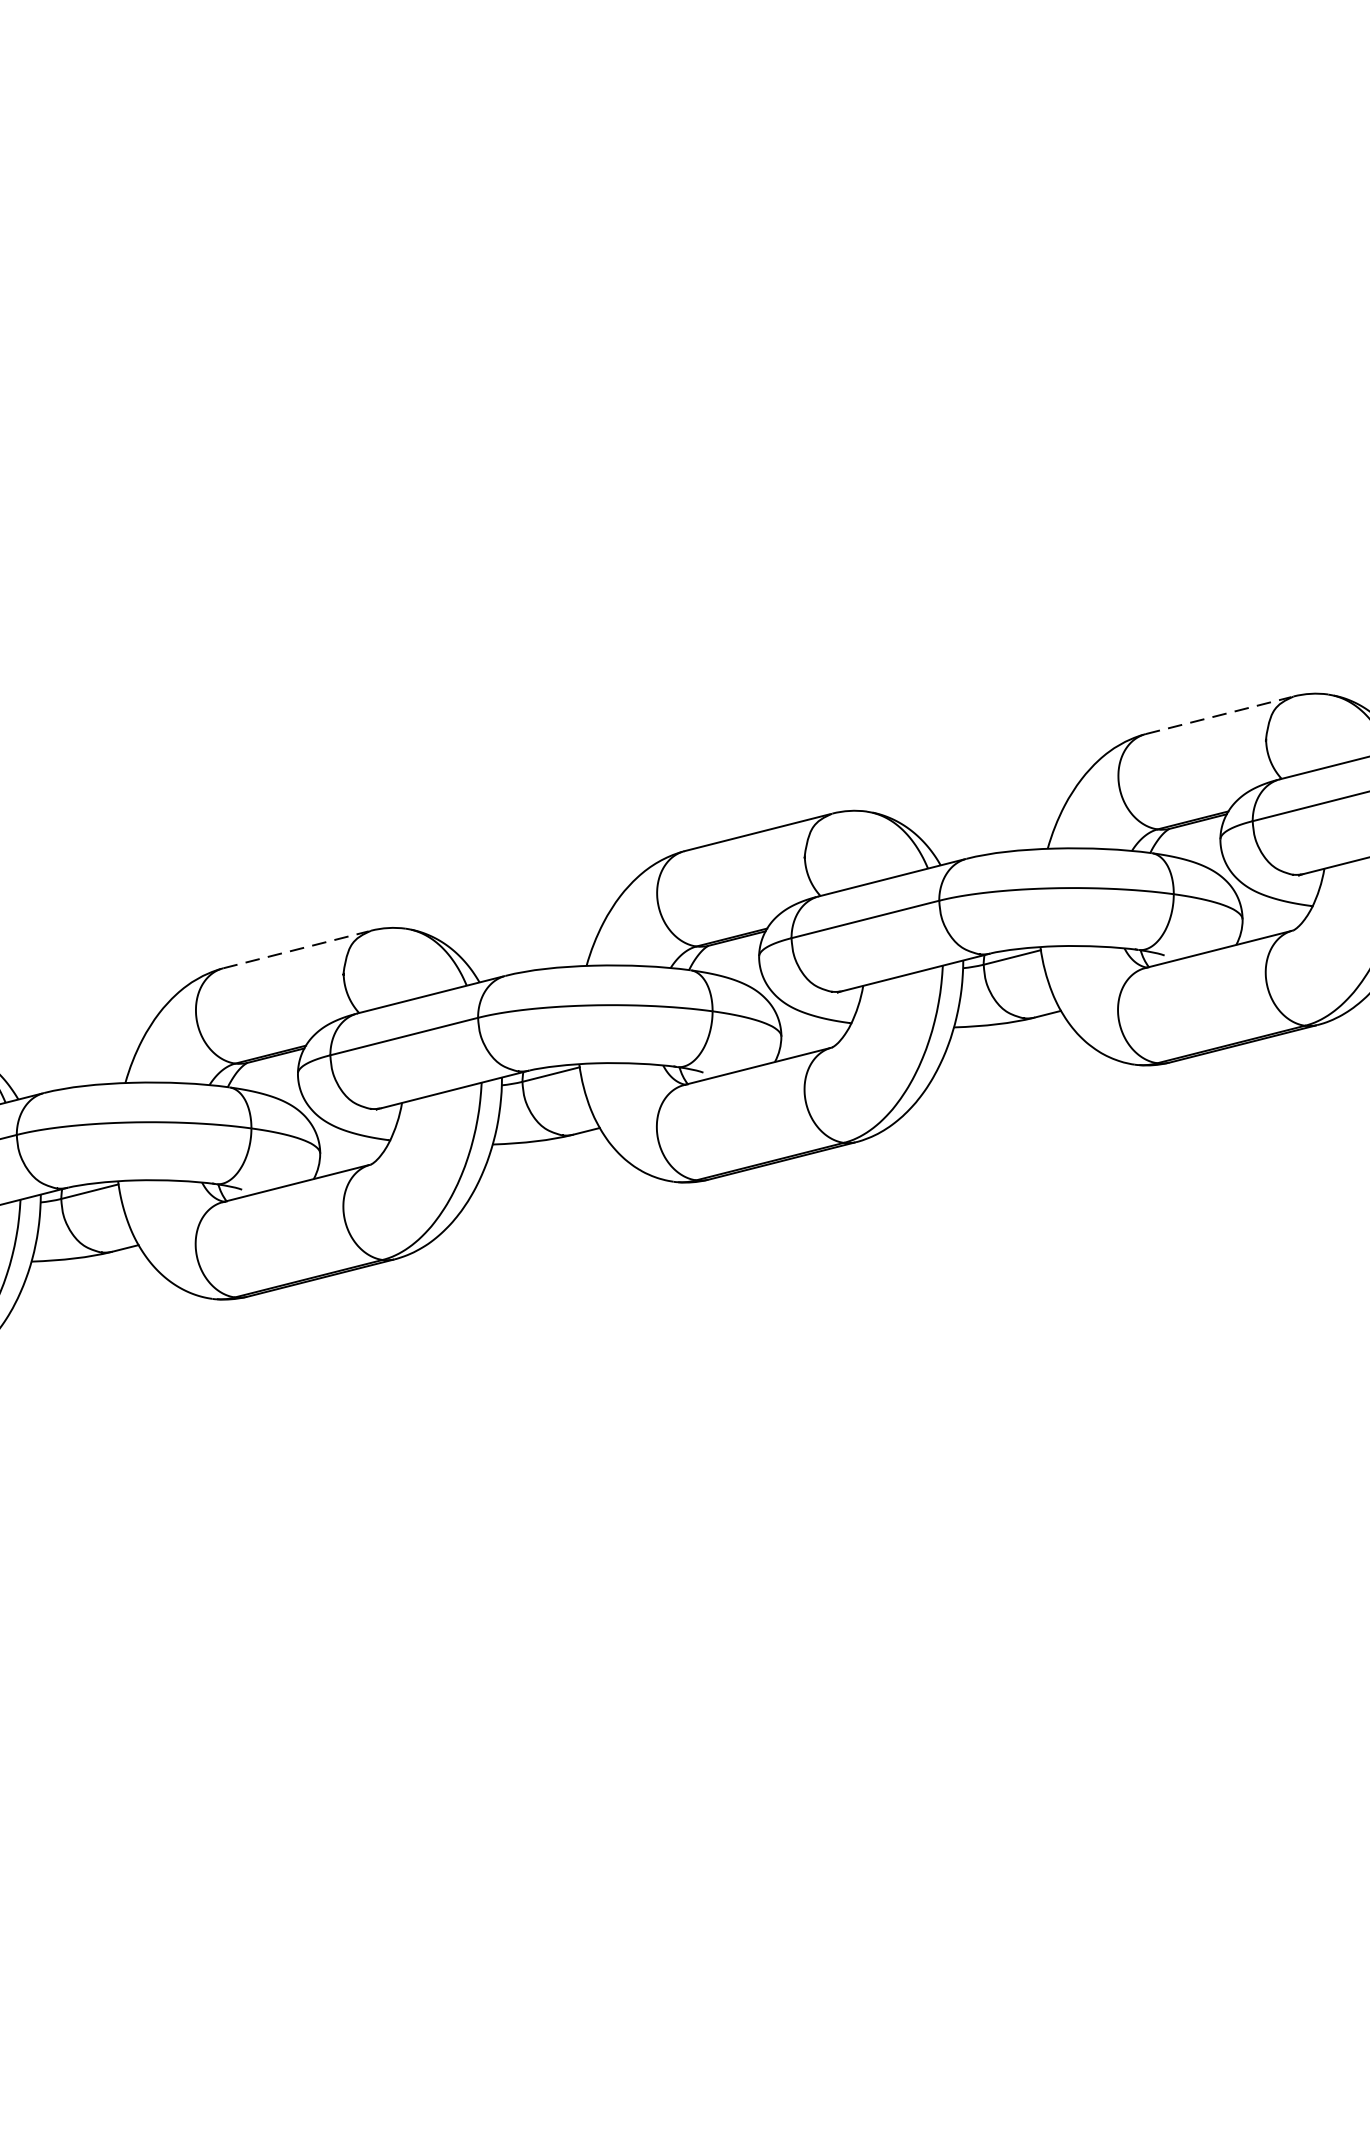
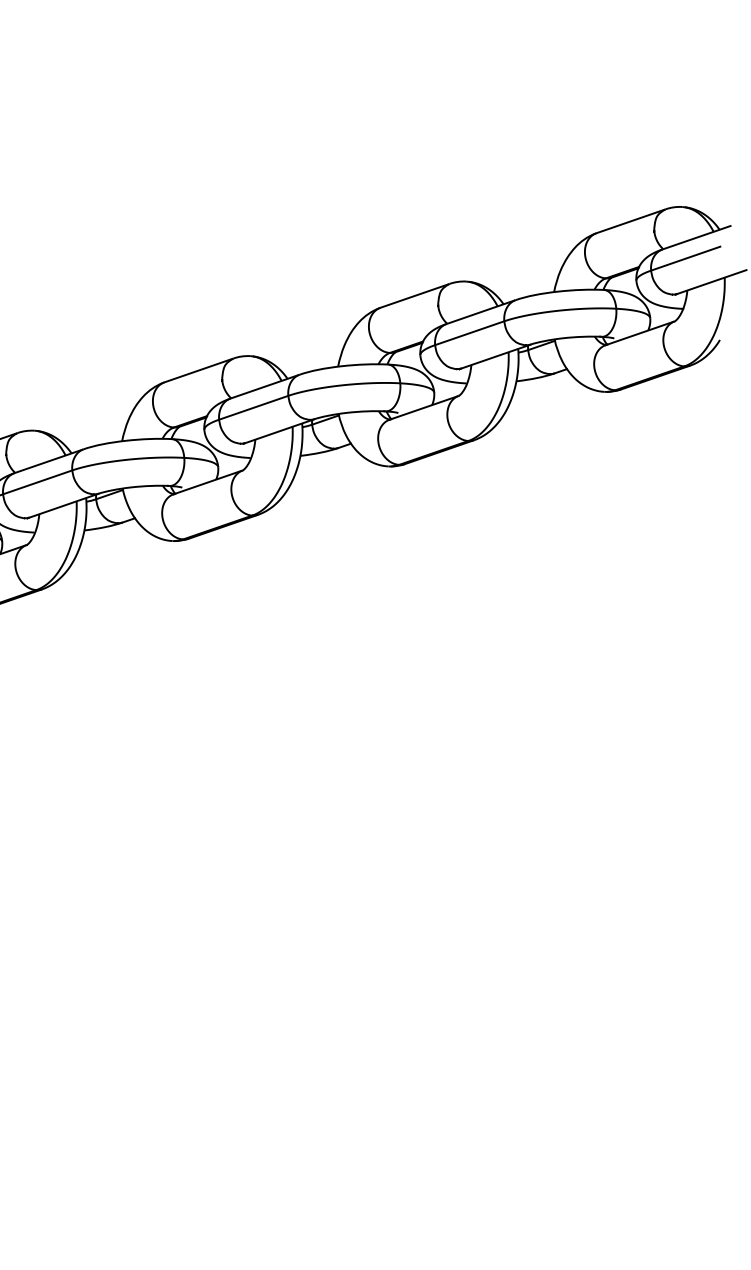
line: (1218, 715) -> (630, 221), dashed -> solid
line: (296, 949) -> (198, 370), dashed -> solid

